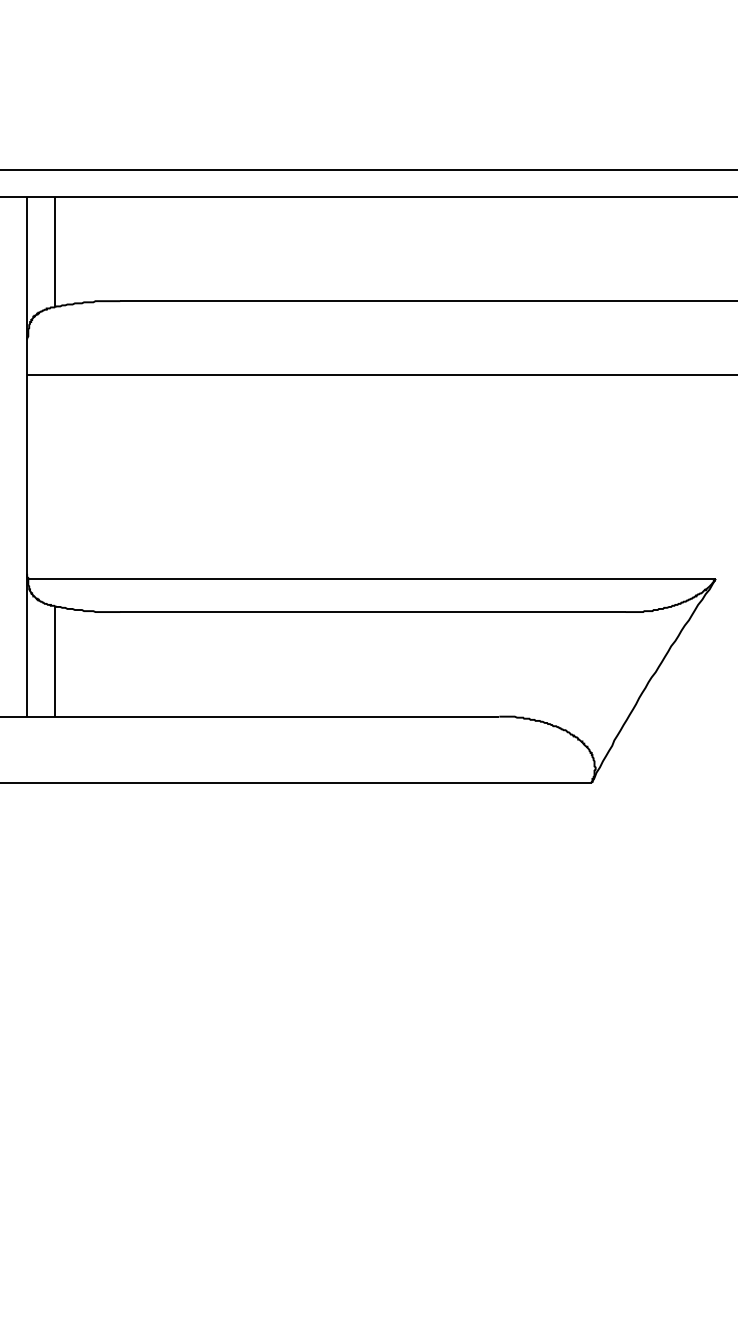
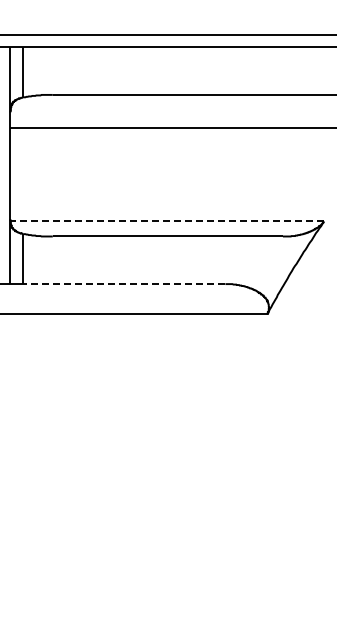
line: (372, 579) -> (167, 221), solid -> dashed
line: (275, 717) -> (123, 284), solid -> dashed

